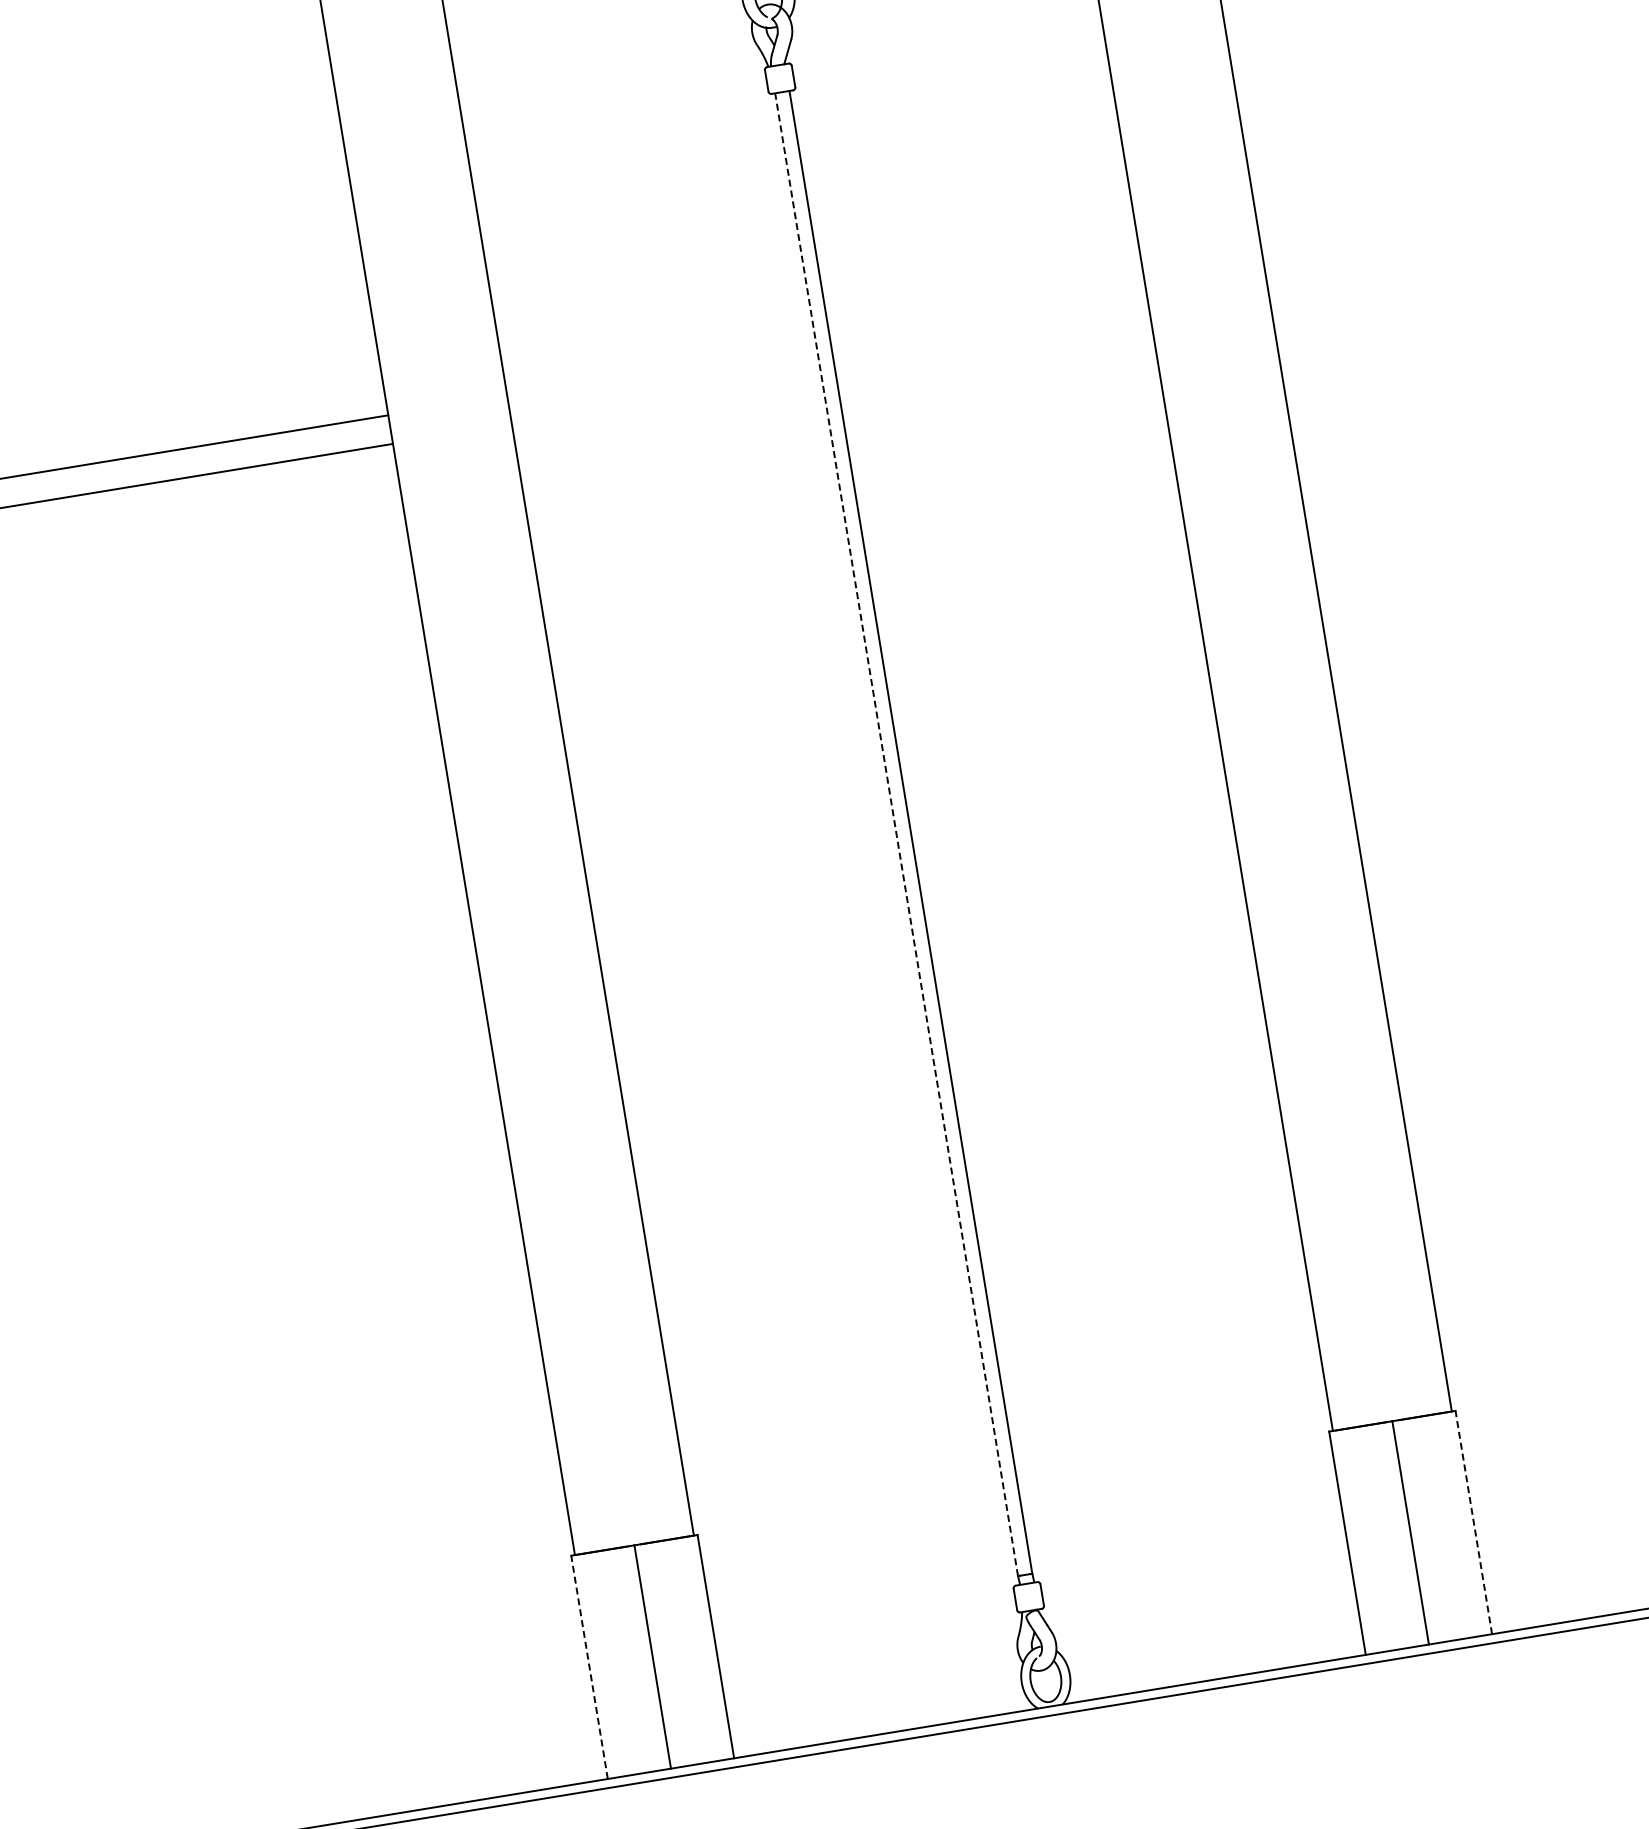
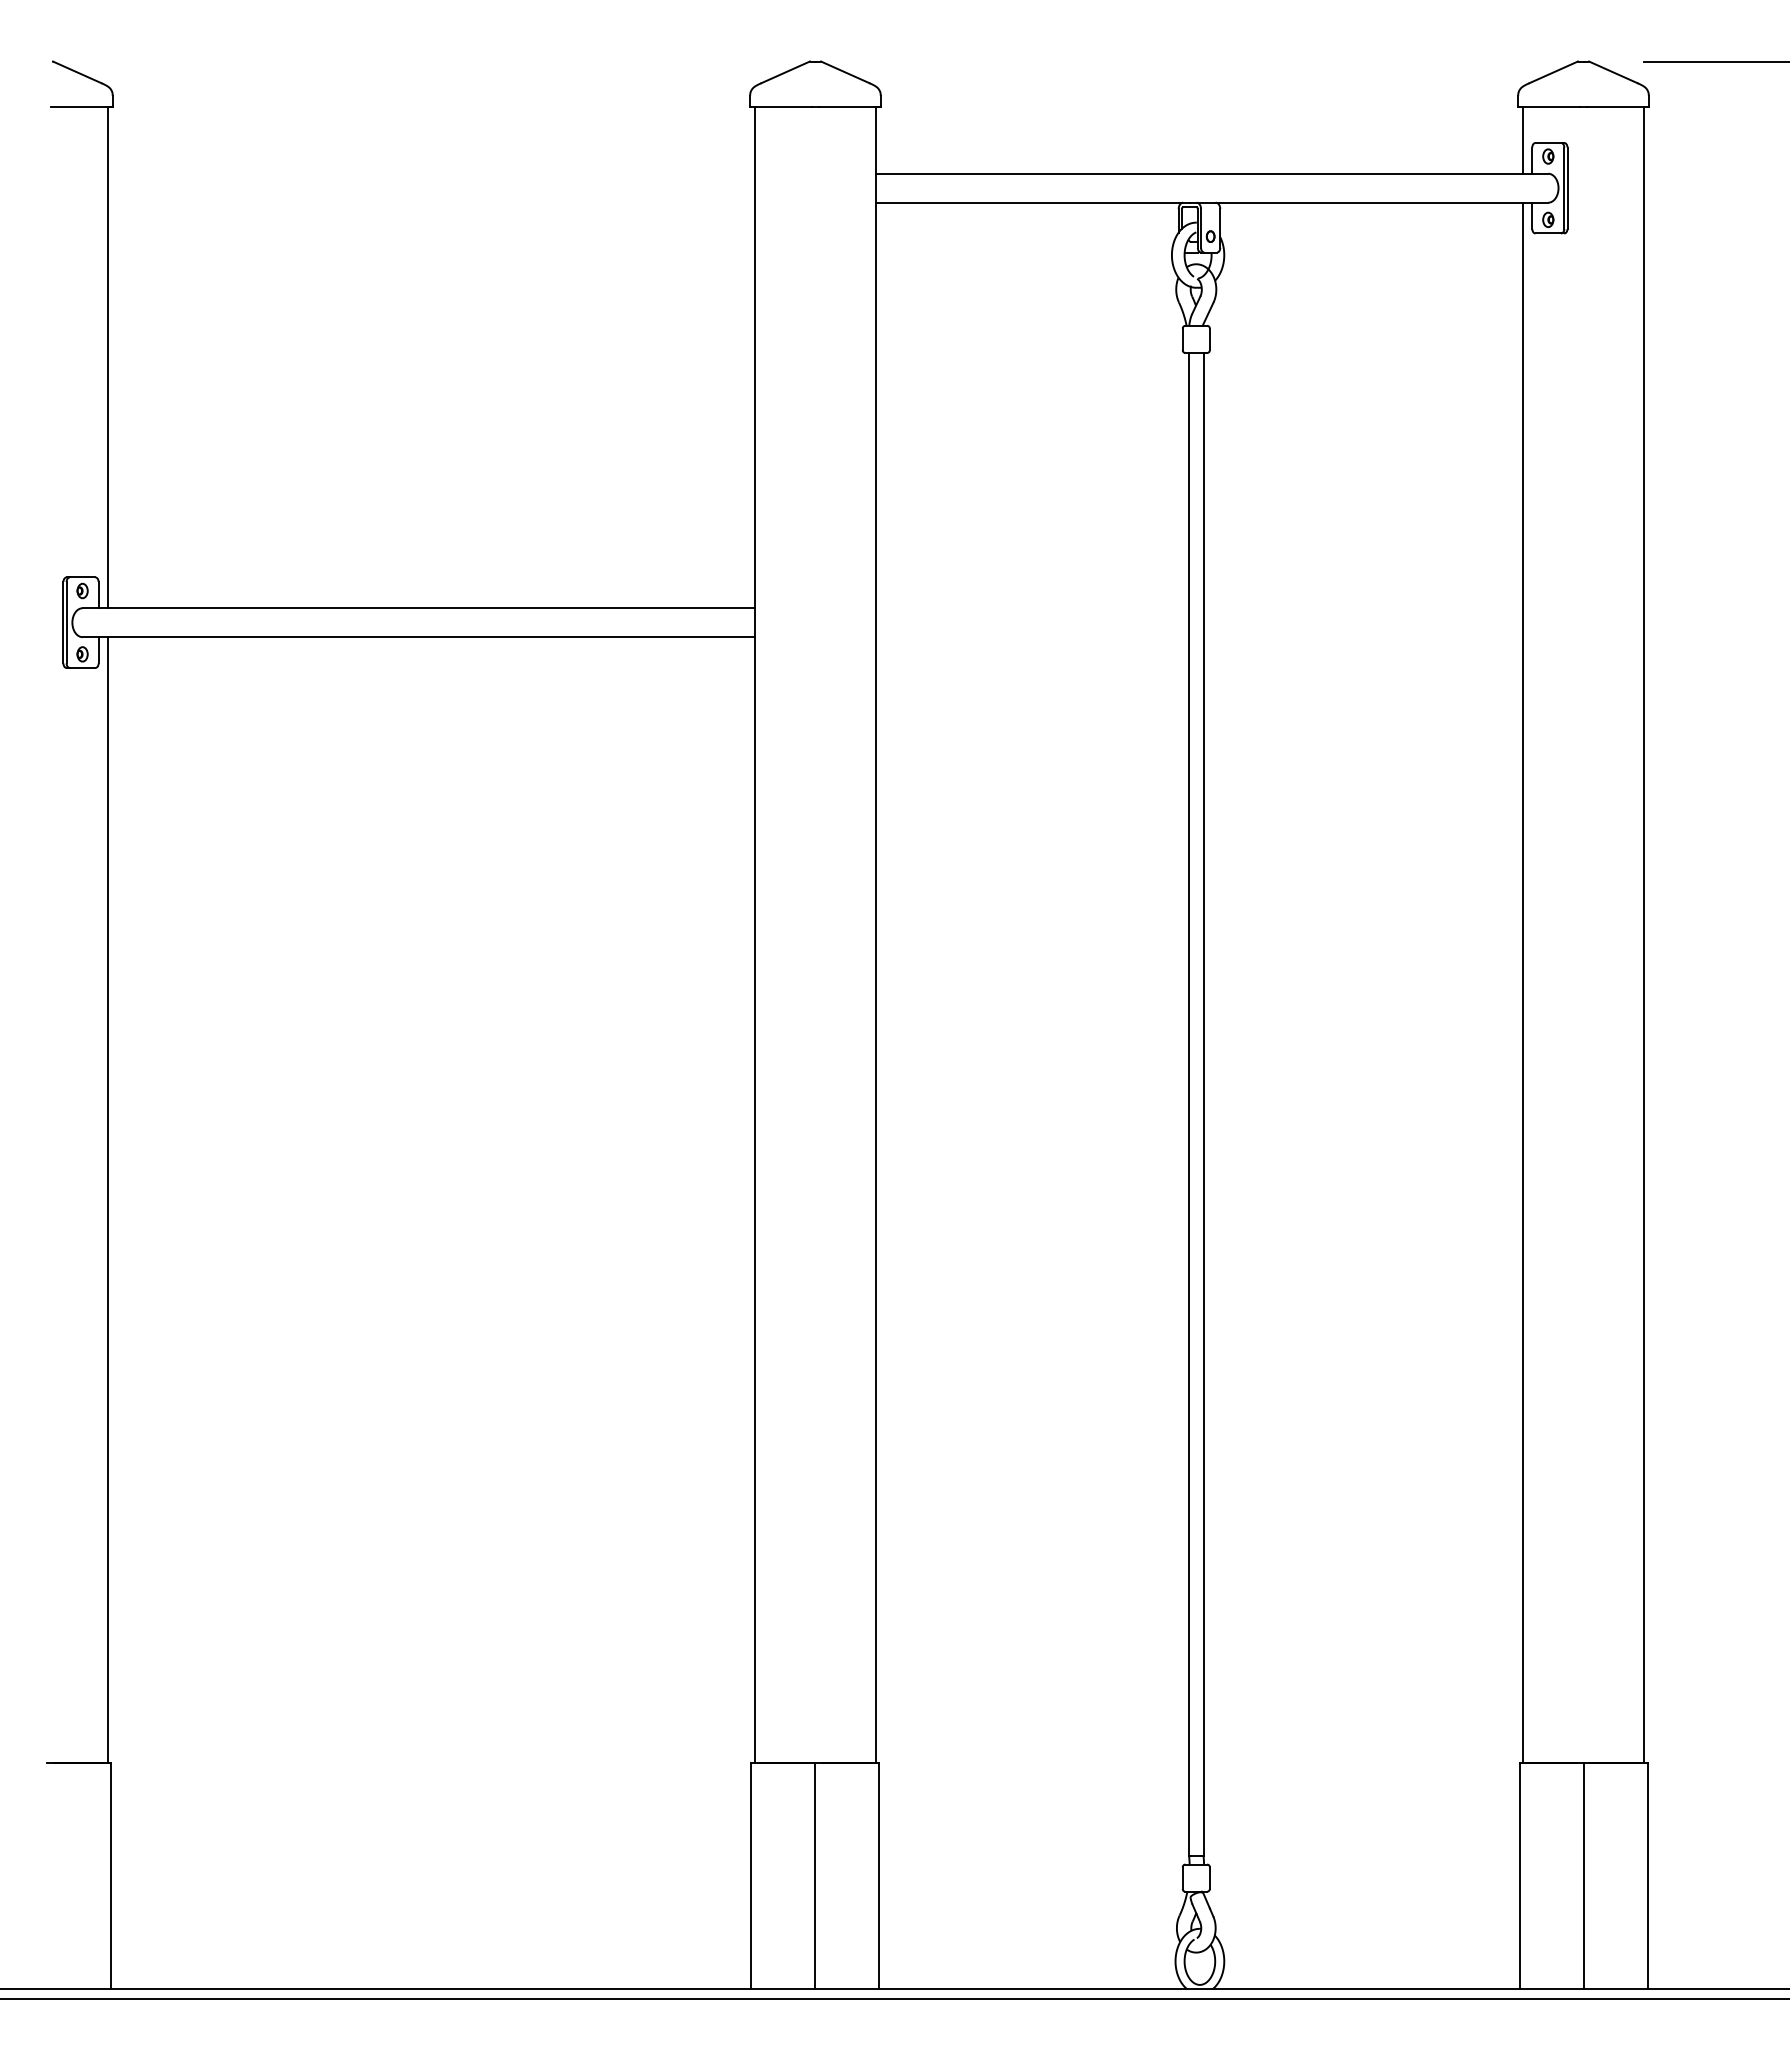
line: (896, 833) -> (1189, 1103), dashed -> solid
line: (1473, 1521) -> (1647, 1875), dashed -> solid
line: (589, 1666) -> (751, 1875), dashed -> solid

